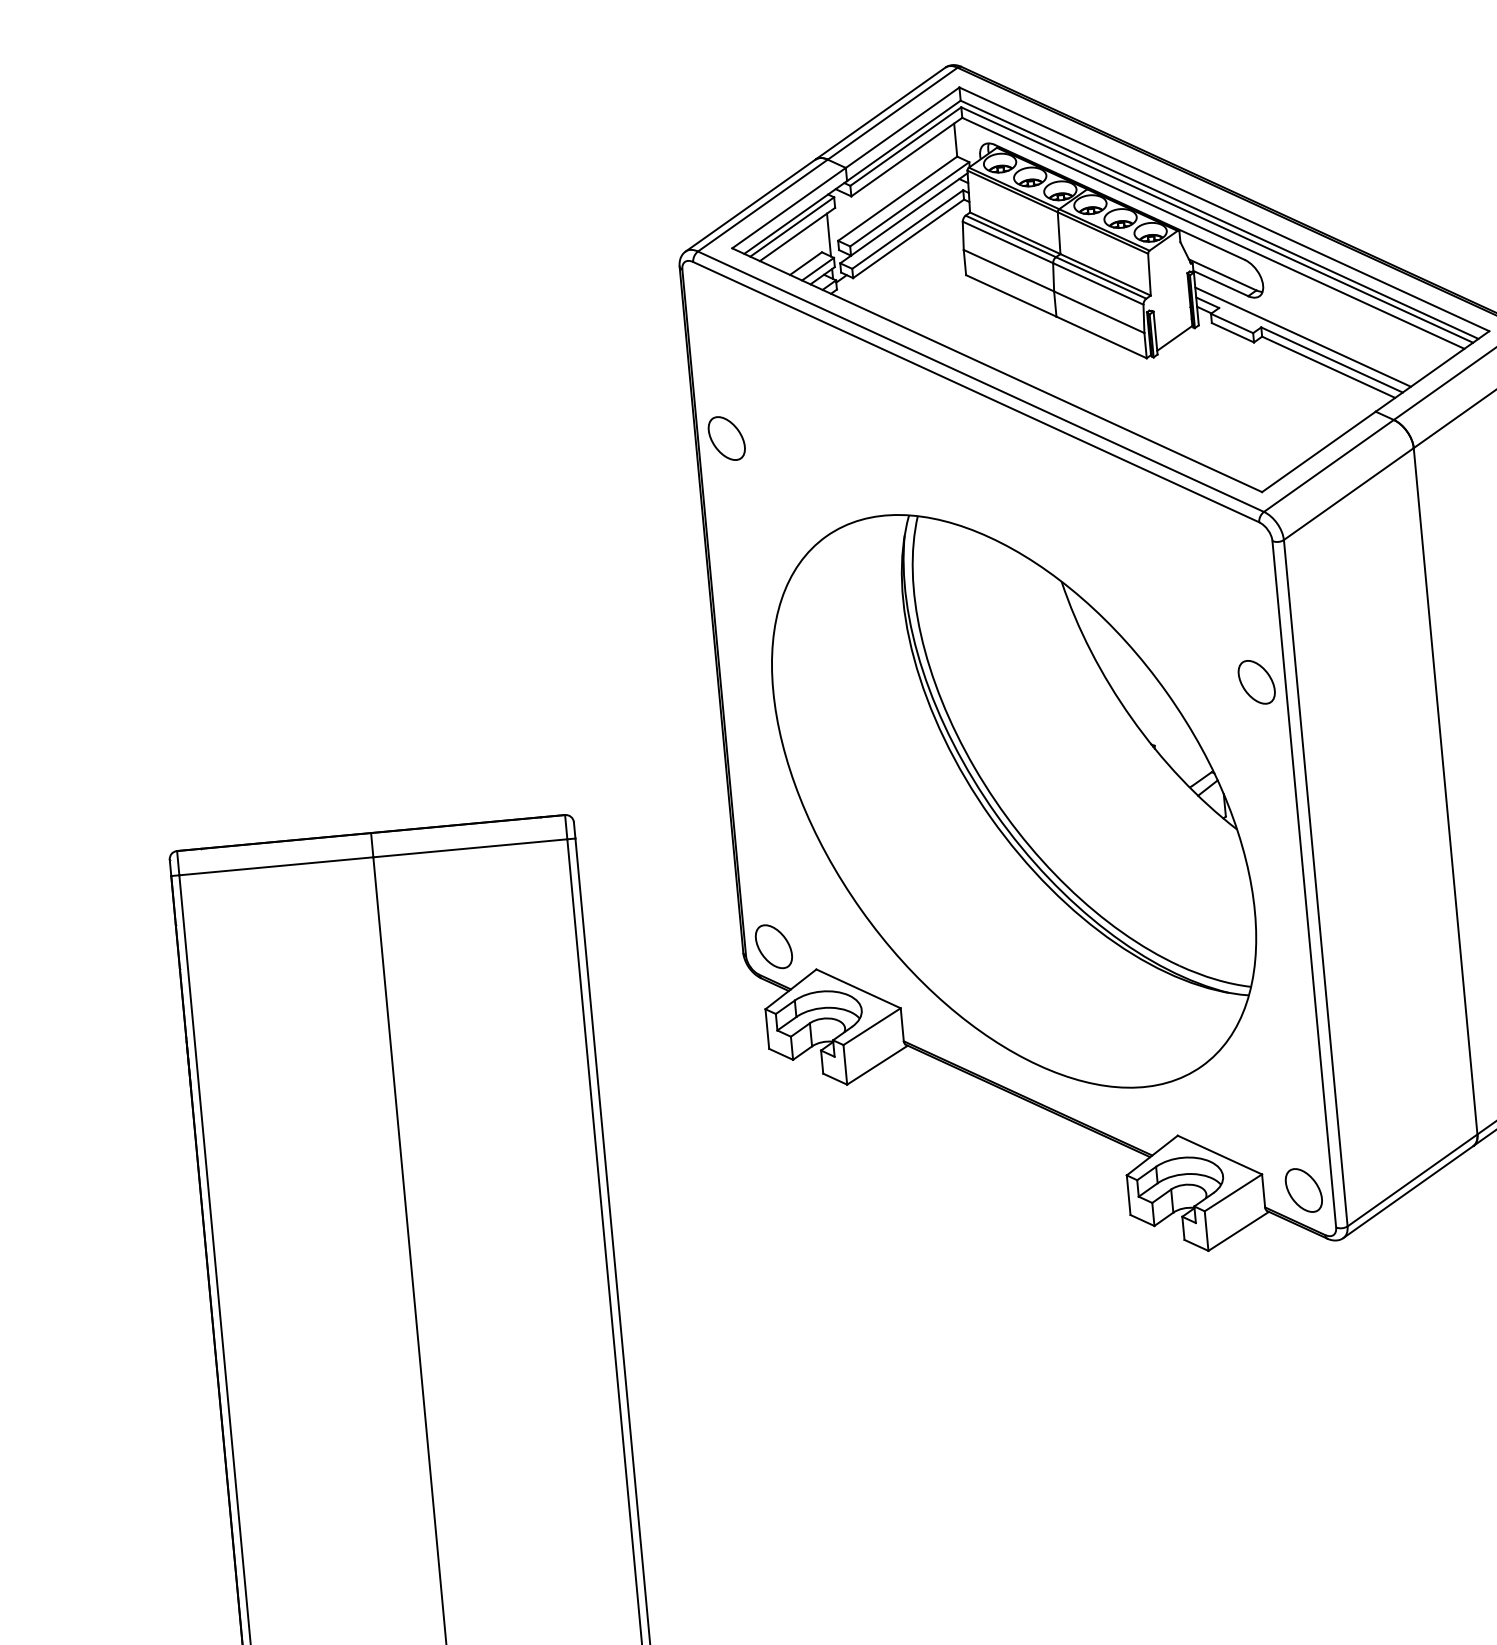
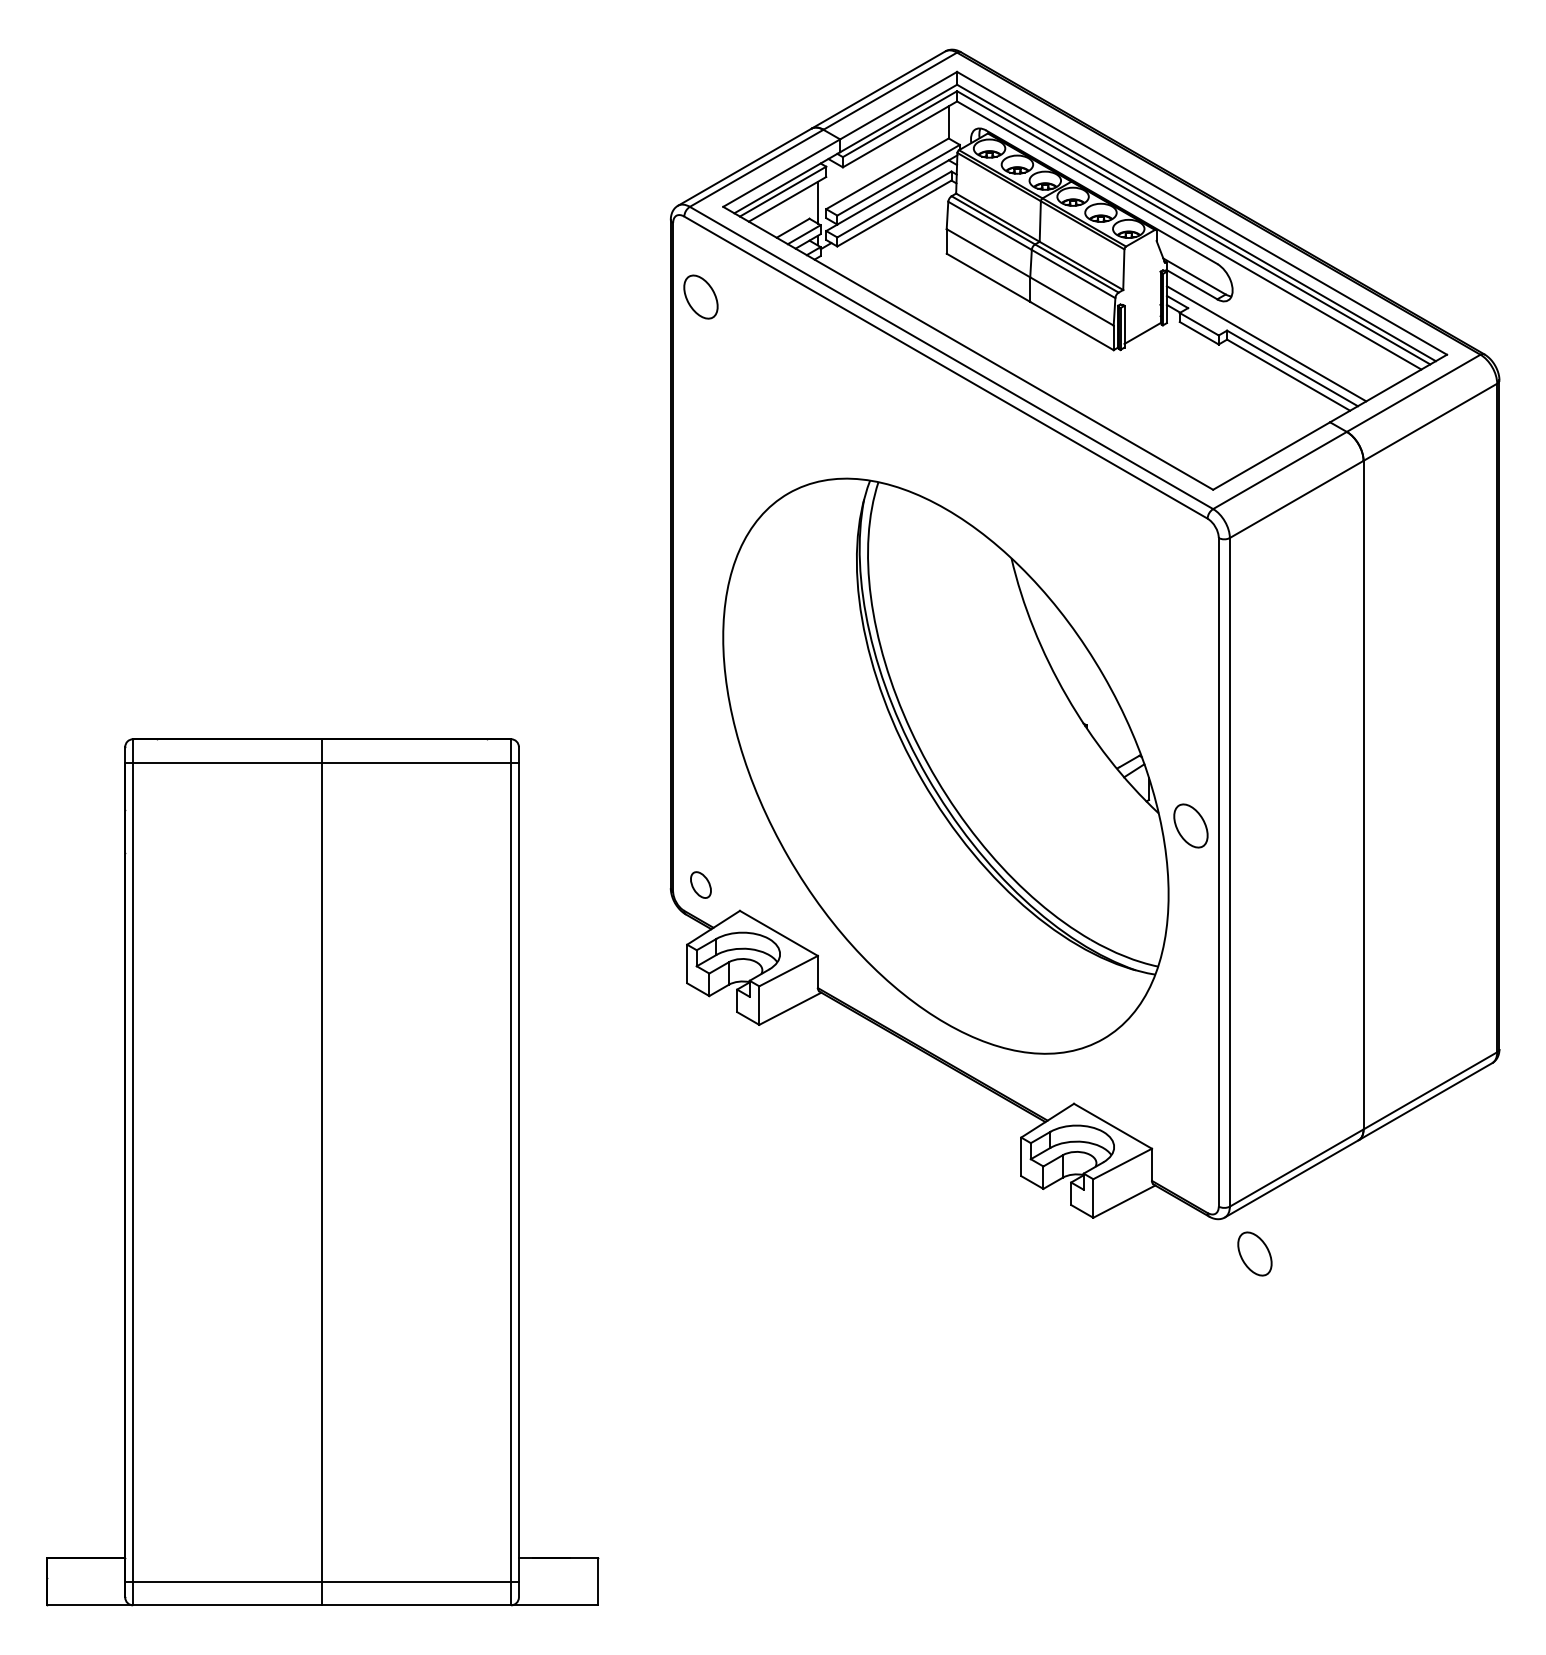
part: (726, 437) -> (700, 296), moved
part: (1256, 681) -> (1190, 825), moved
part: (773, 946) -> (700, 884), size x0.6
part: (1303, 1190) -> (1254, 1253), moved

